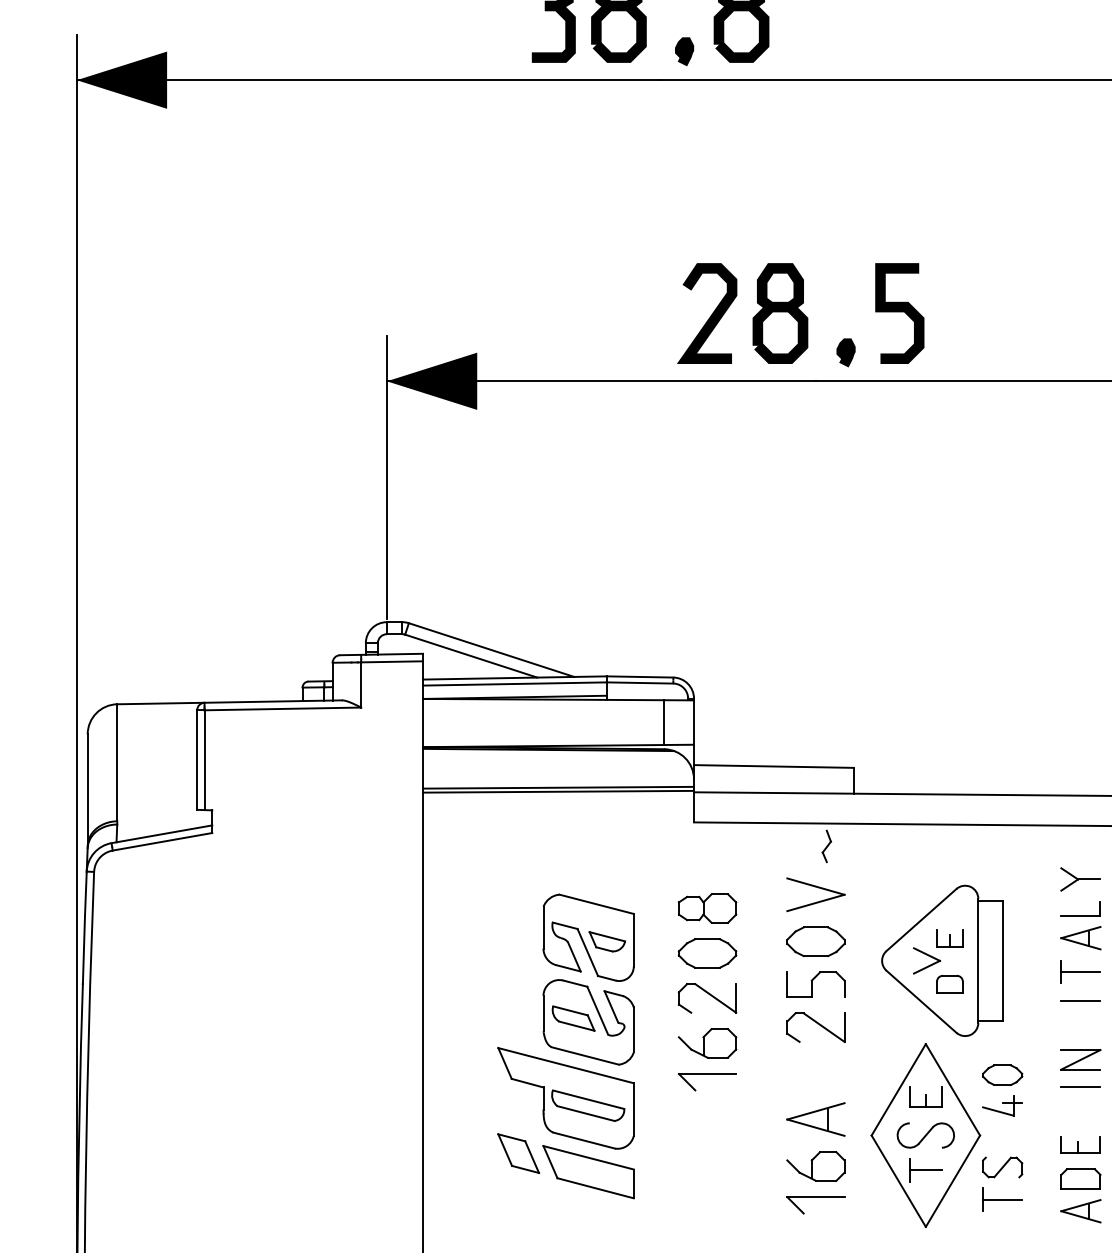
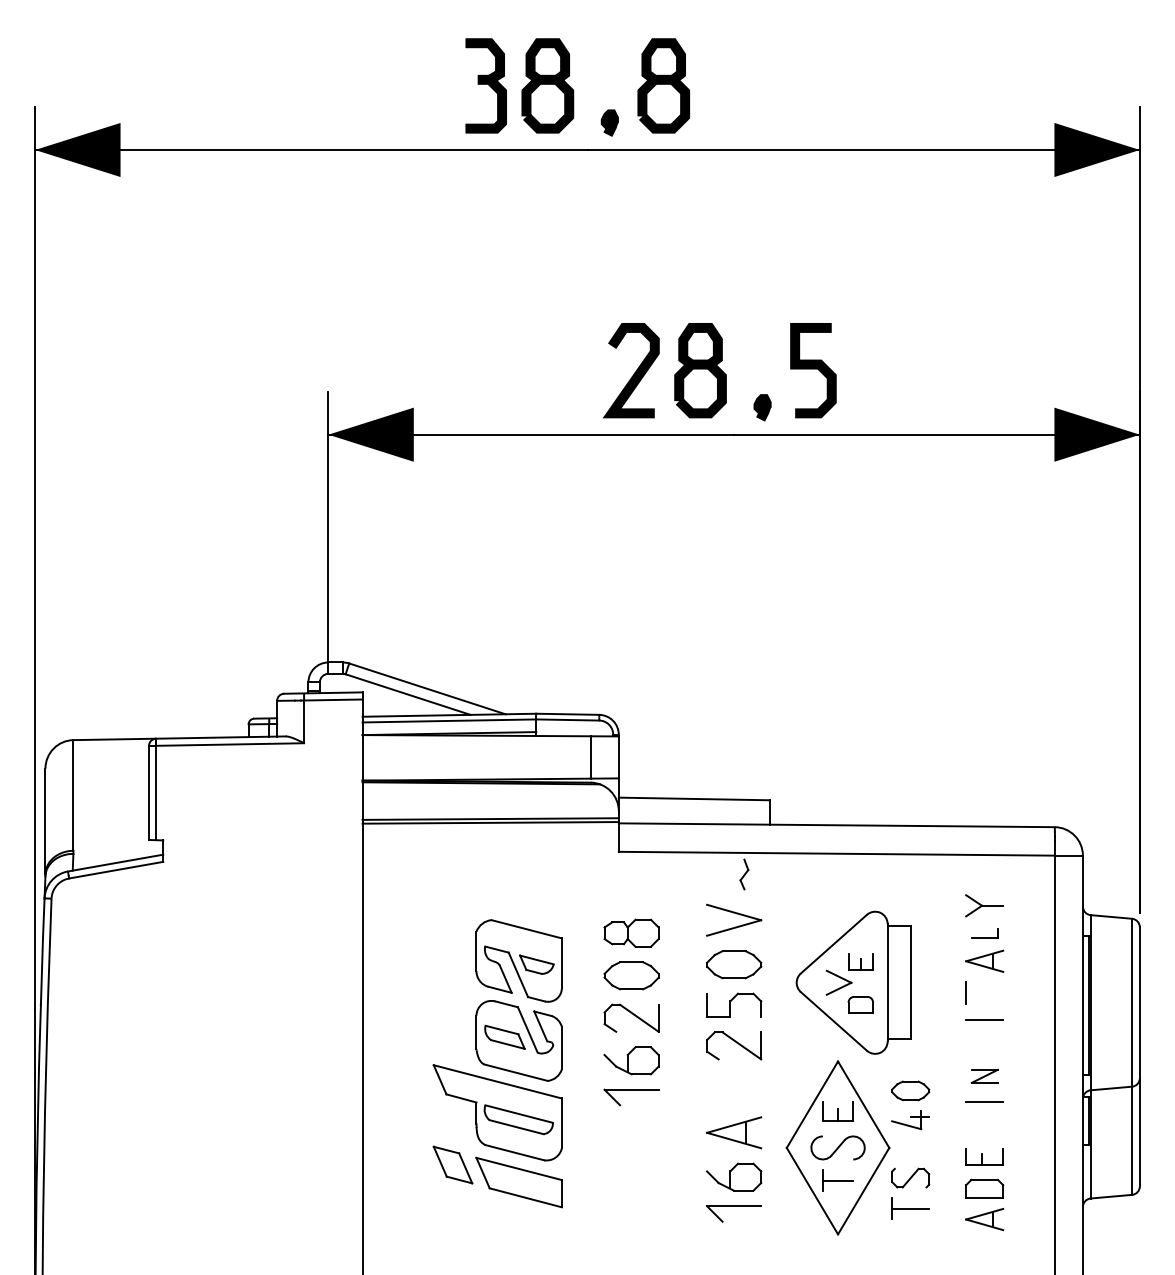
part: (1080, 908) -> (984, 933), size x0.7
line: (1080, 972) -> (984, 993), removed
part: (1080, 1059) -> (984, 1076), size x0.7

